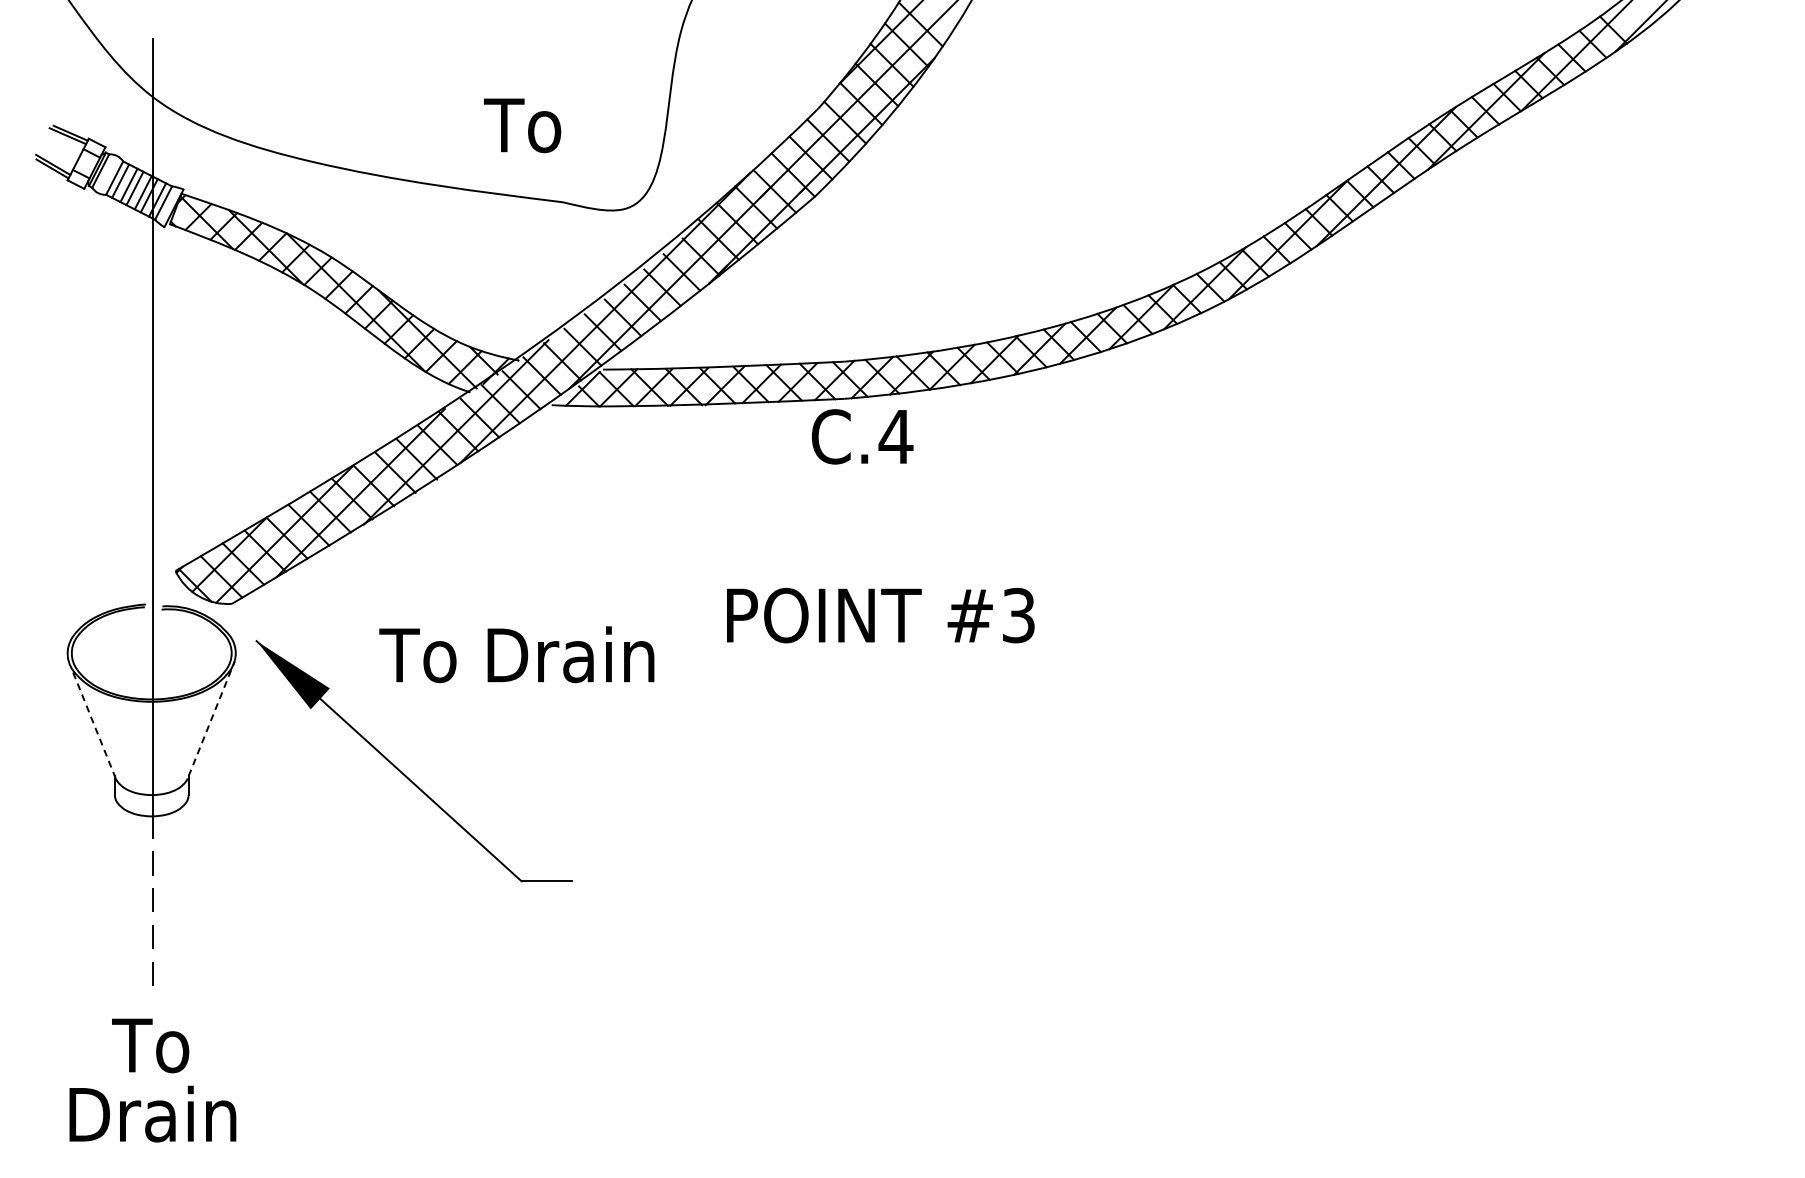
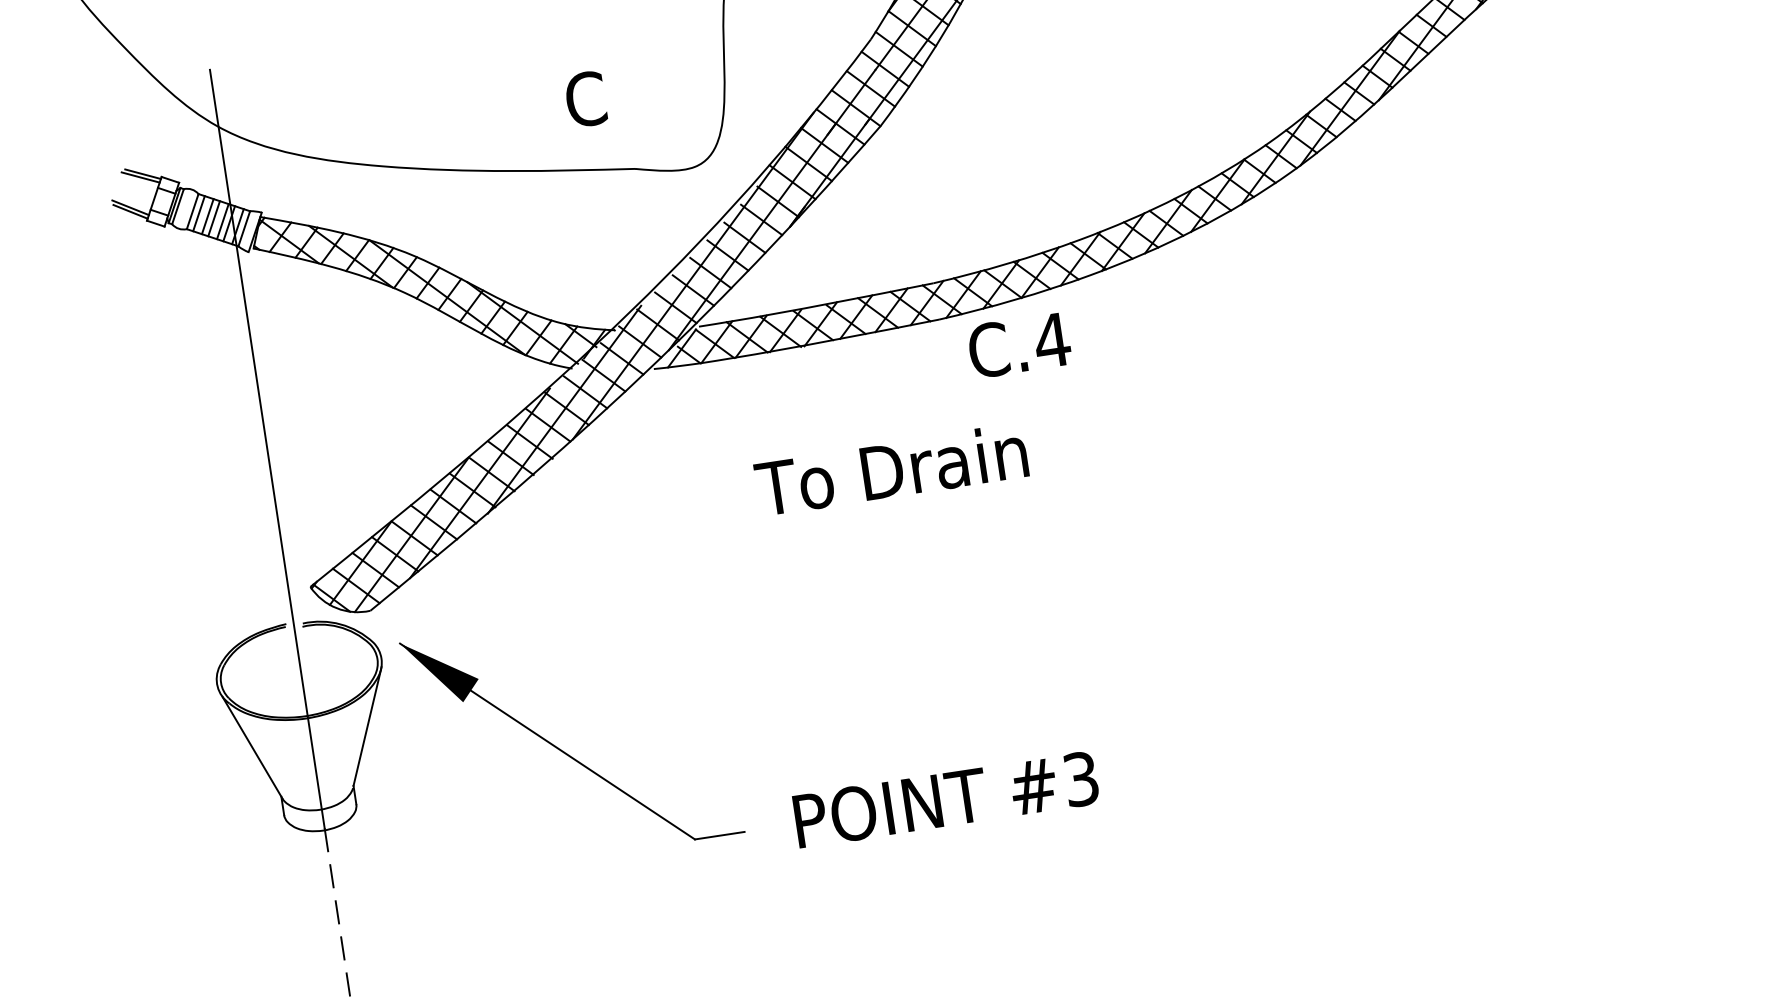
text: (522, 125) -> (583, 99), To -> C
text: (862, 436) -> (1019, 345), moved
text: (880, 615) -> (945, 799), moved
text: (516, 654) -> (891, 469), moved
line: (211, 719) -> (367, 726), dashed -> solid
line: (93, 723) -> (252, 748), dashed -> solid

